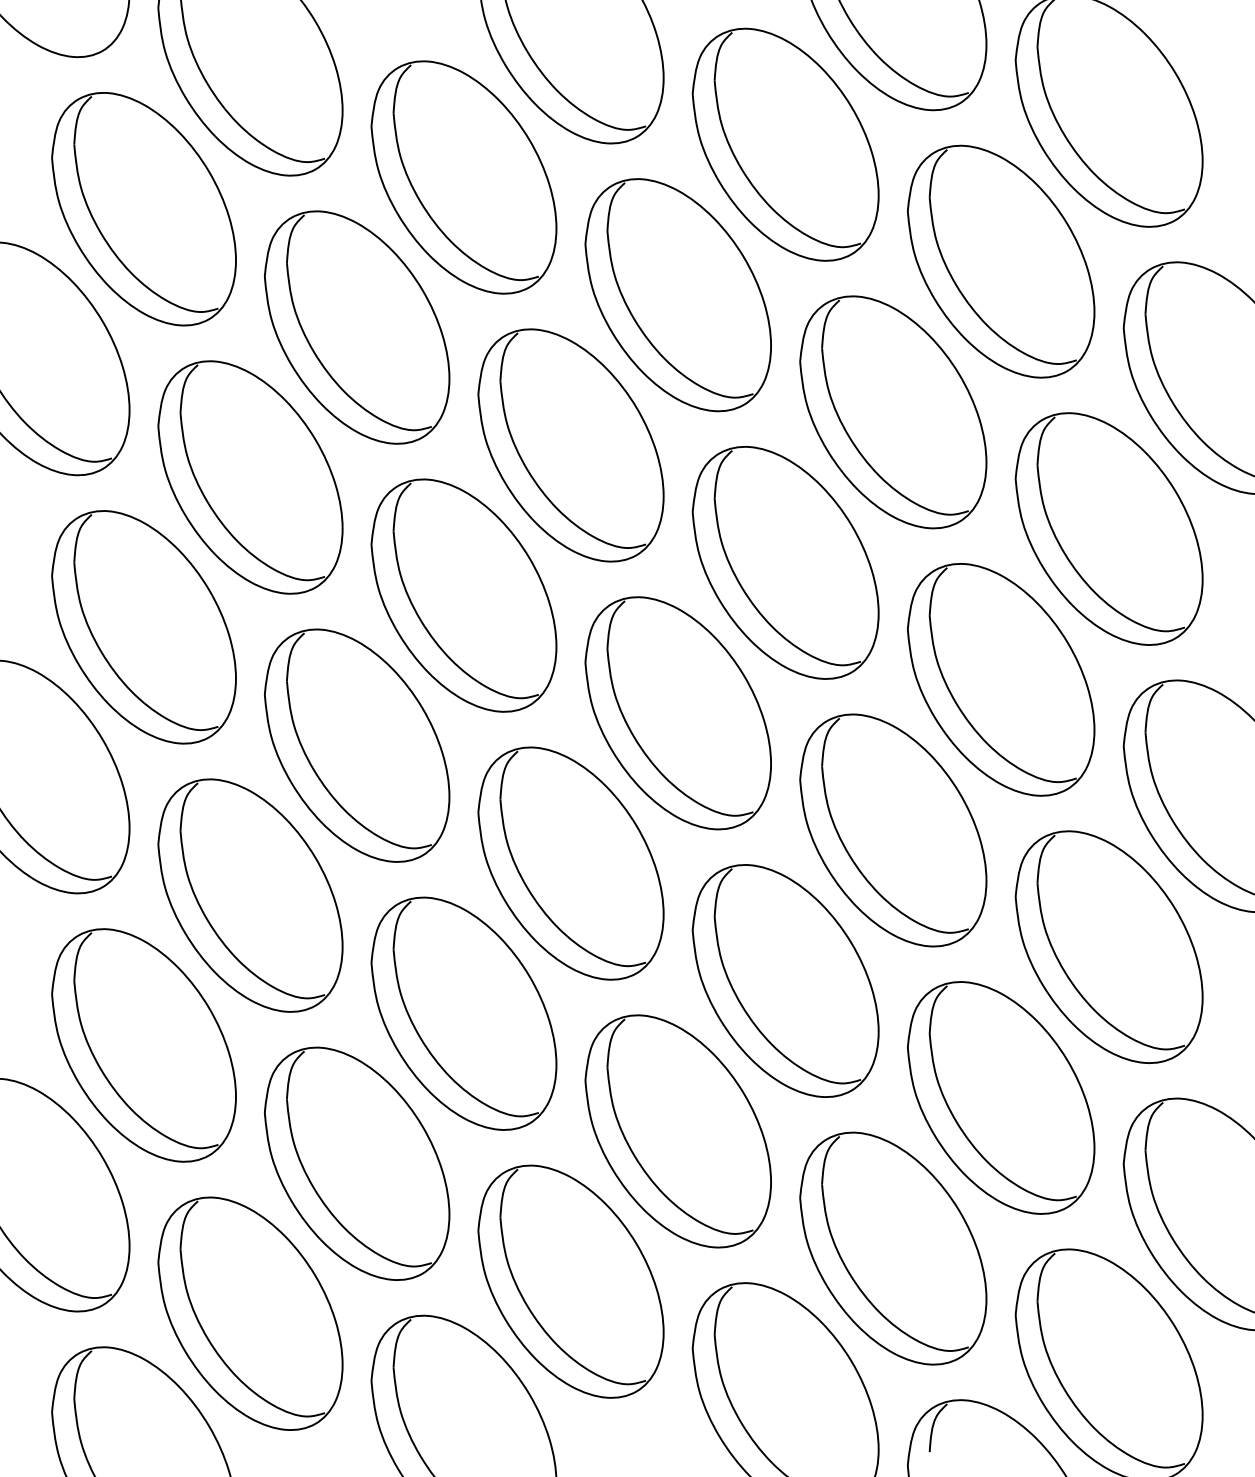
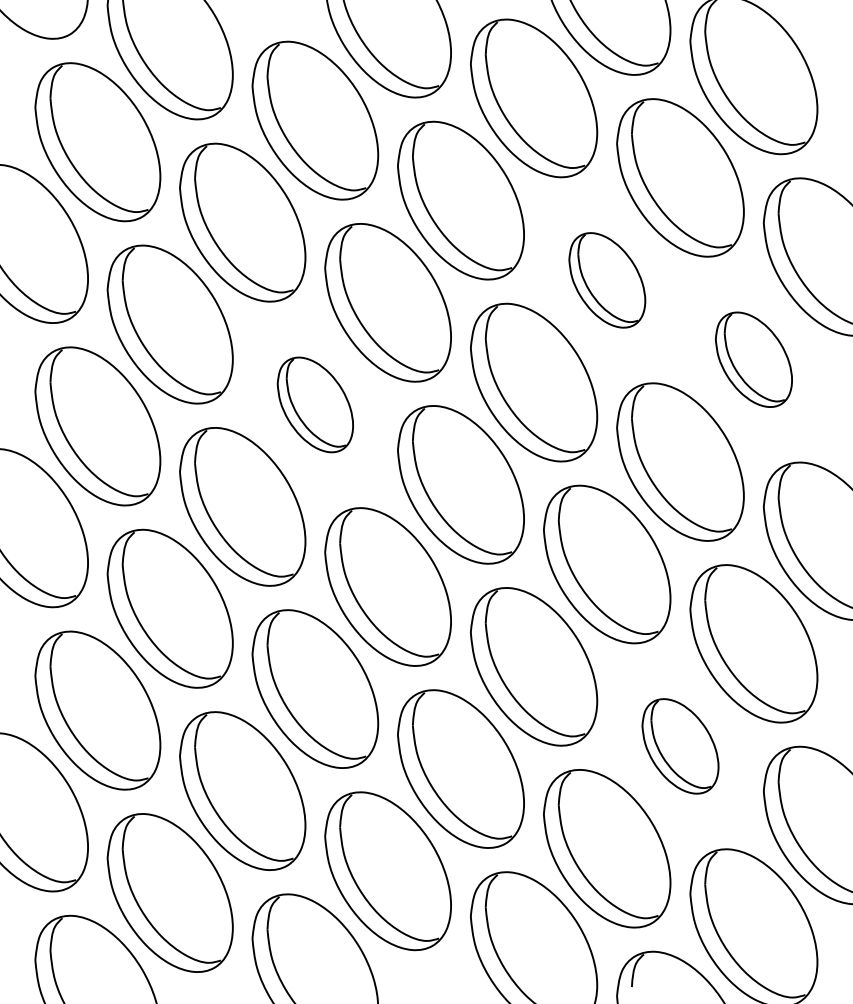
part: (893, 412) -> (607, 280), size x0.6
part: (1108, 528) -> (753, 359), size x0.6
part: (464, 595) -> (315, 404), size x0.6
part: (1001, 1098) -> (680, 746), size x0.6

